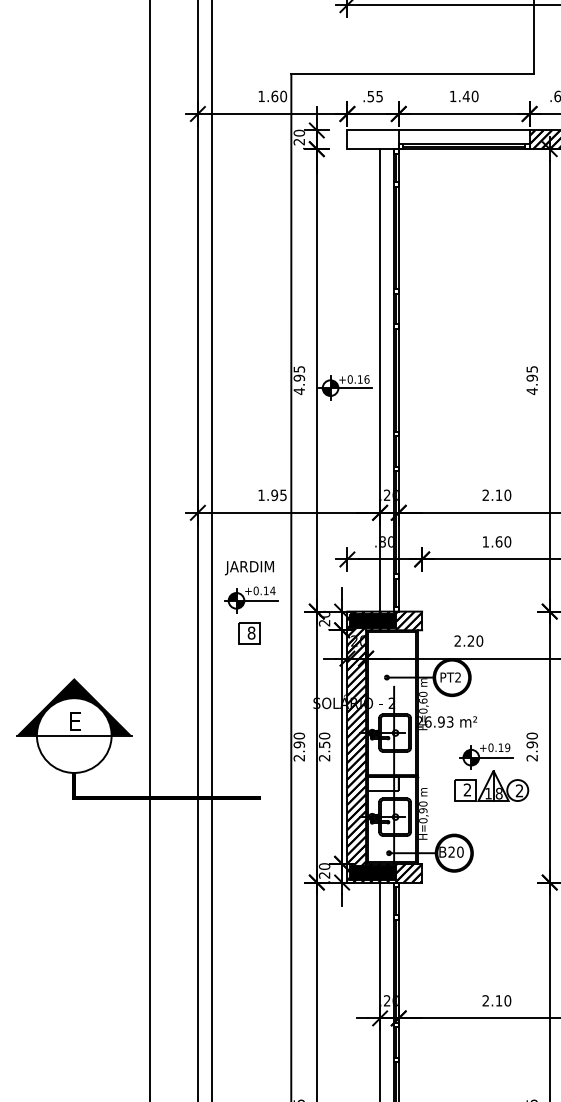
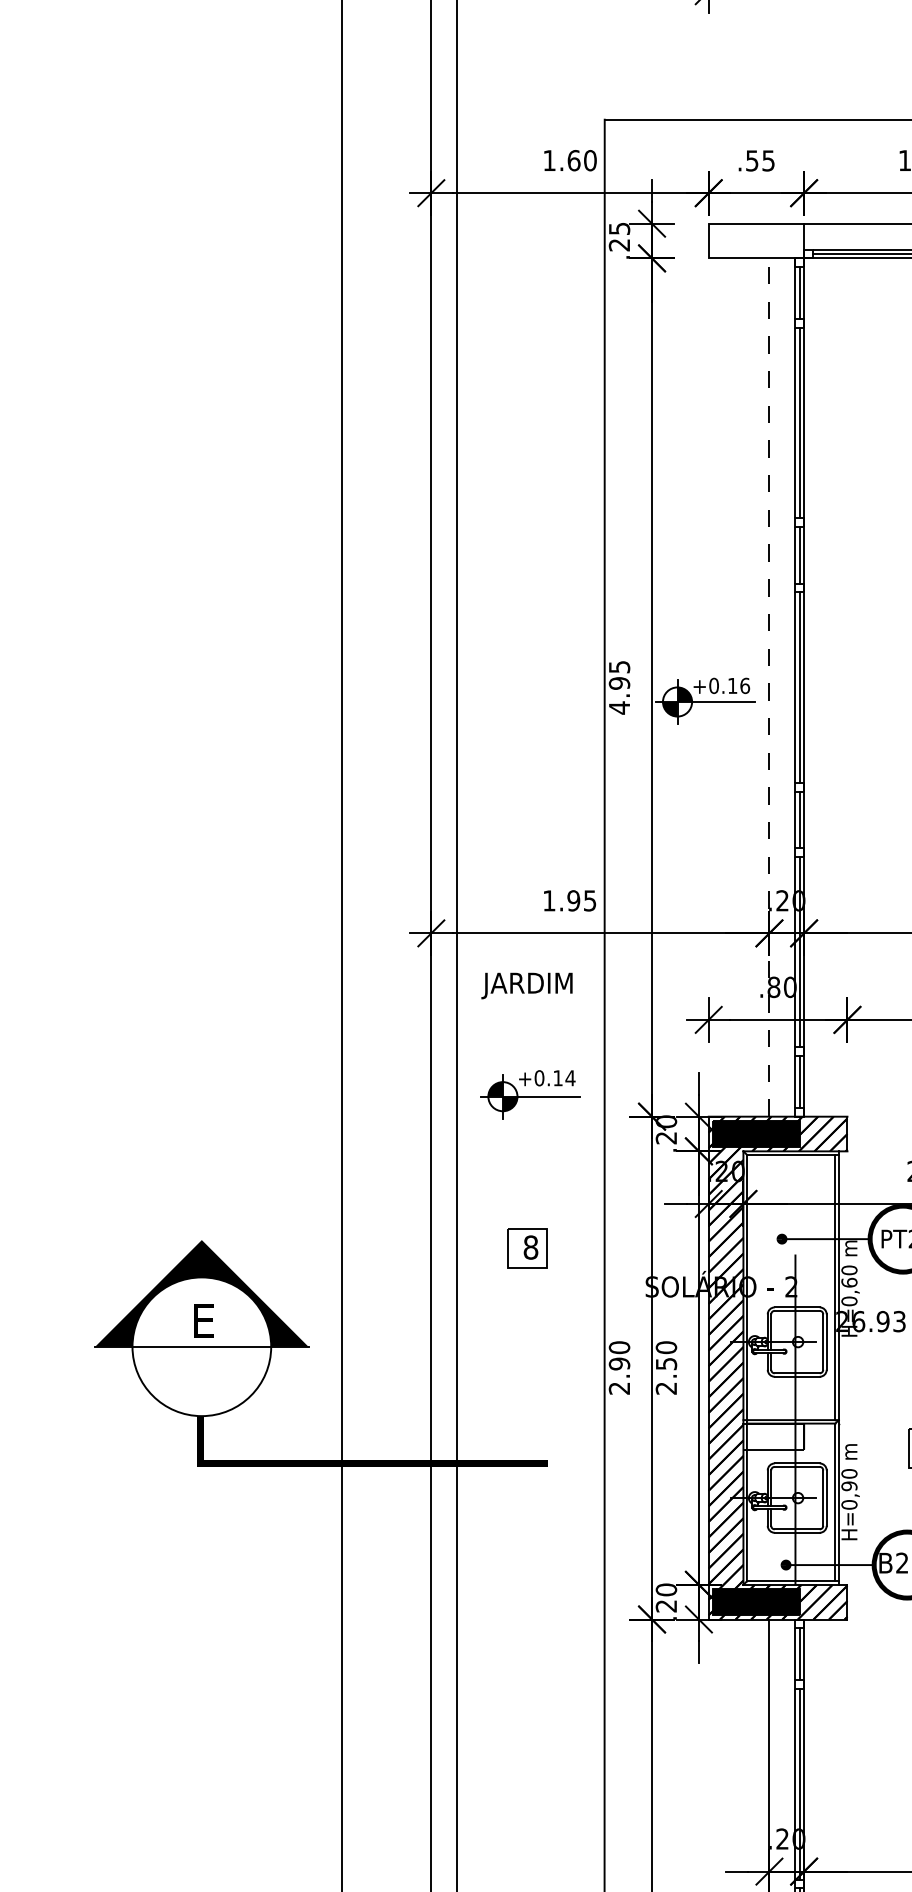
text: (299, 132) -> (619, 227), .20 -> .25
line: (380, 379) -> (770, 685), solid -> dashed
text: (249, 568) -> (527, 986), moved
part: (249, 633) -> (527, 1248), moved

